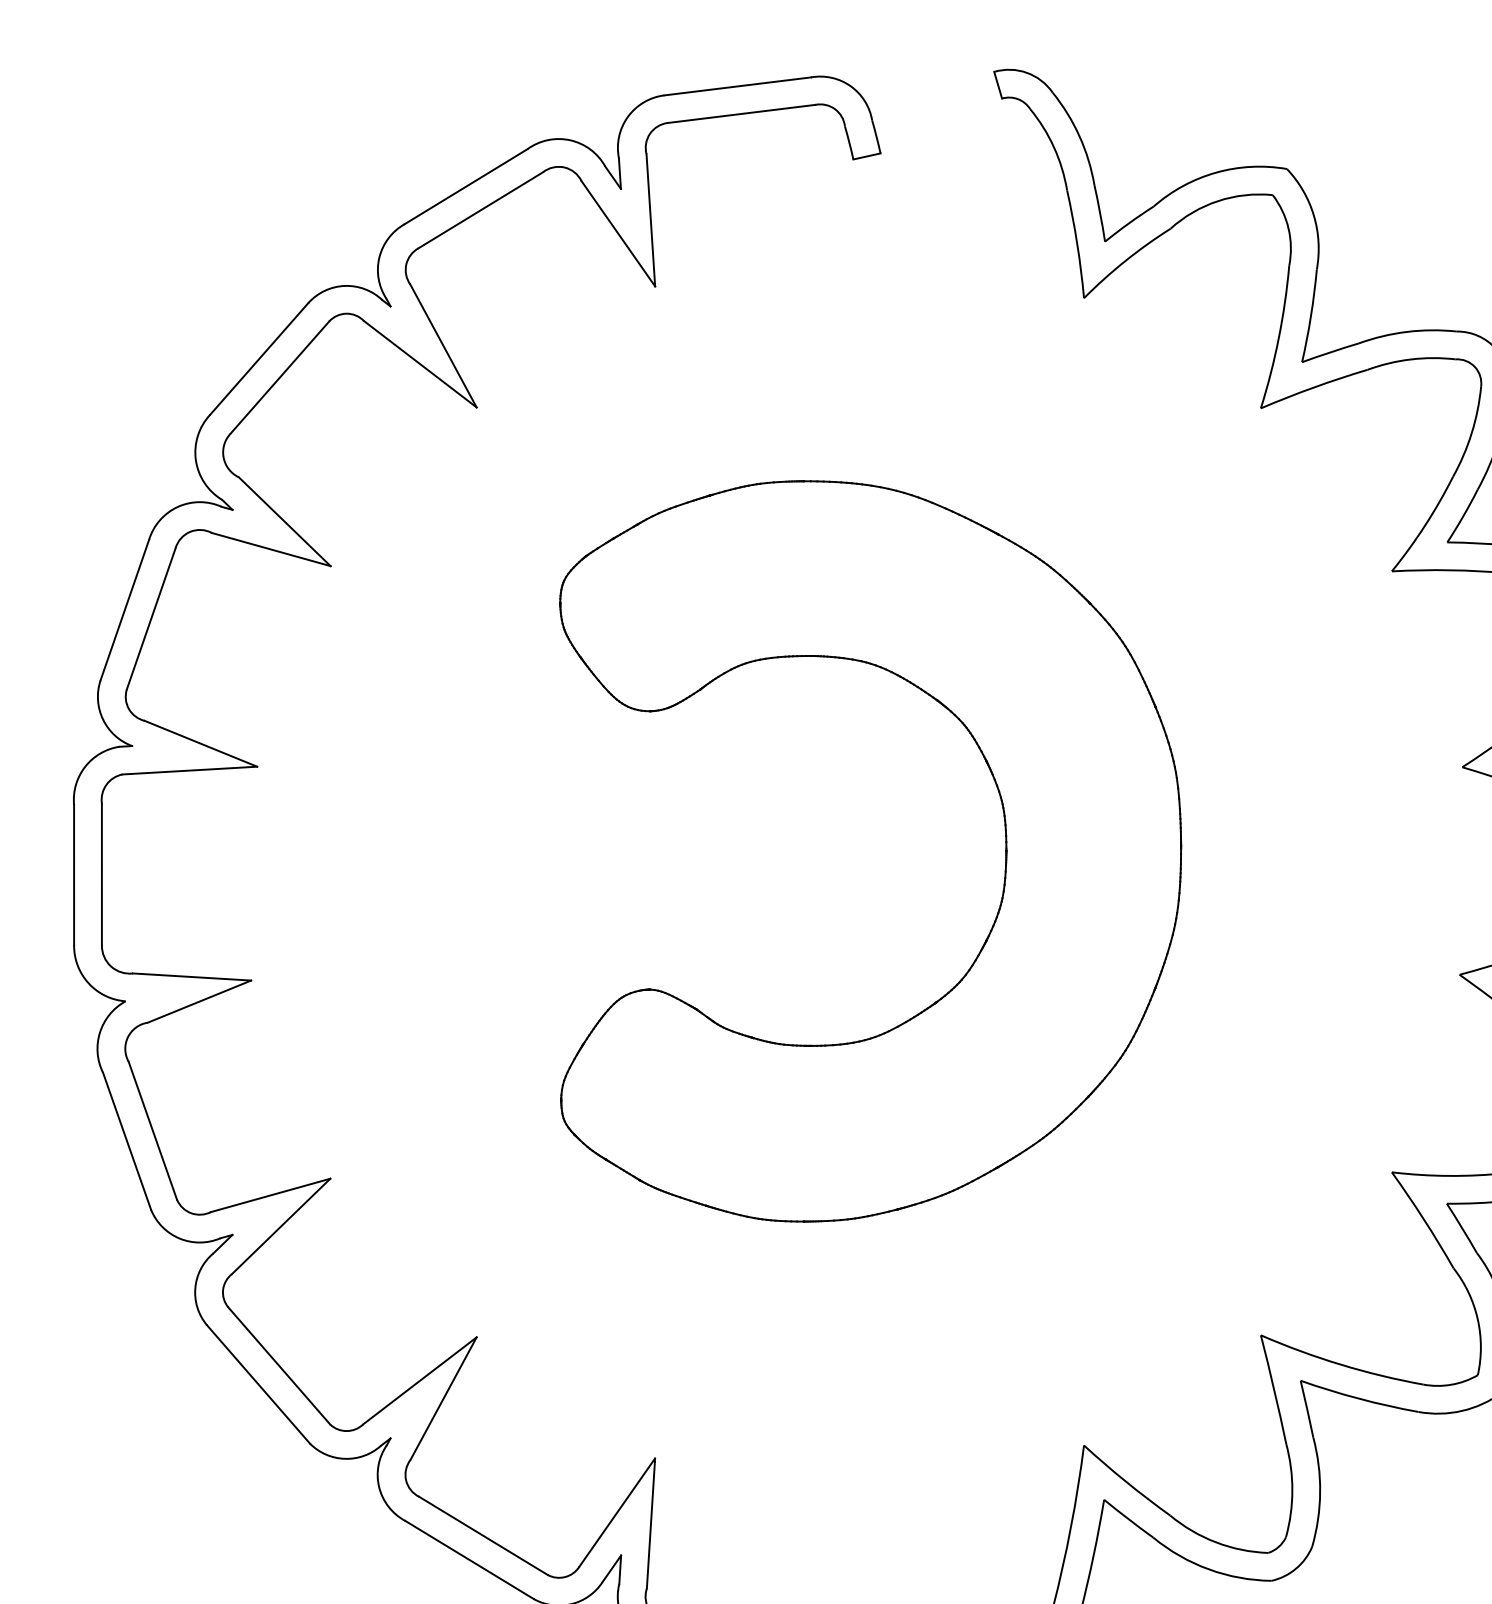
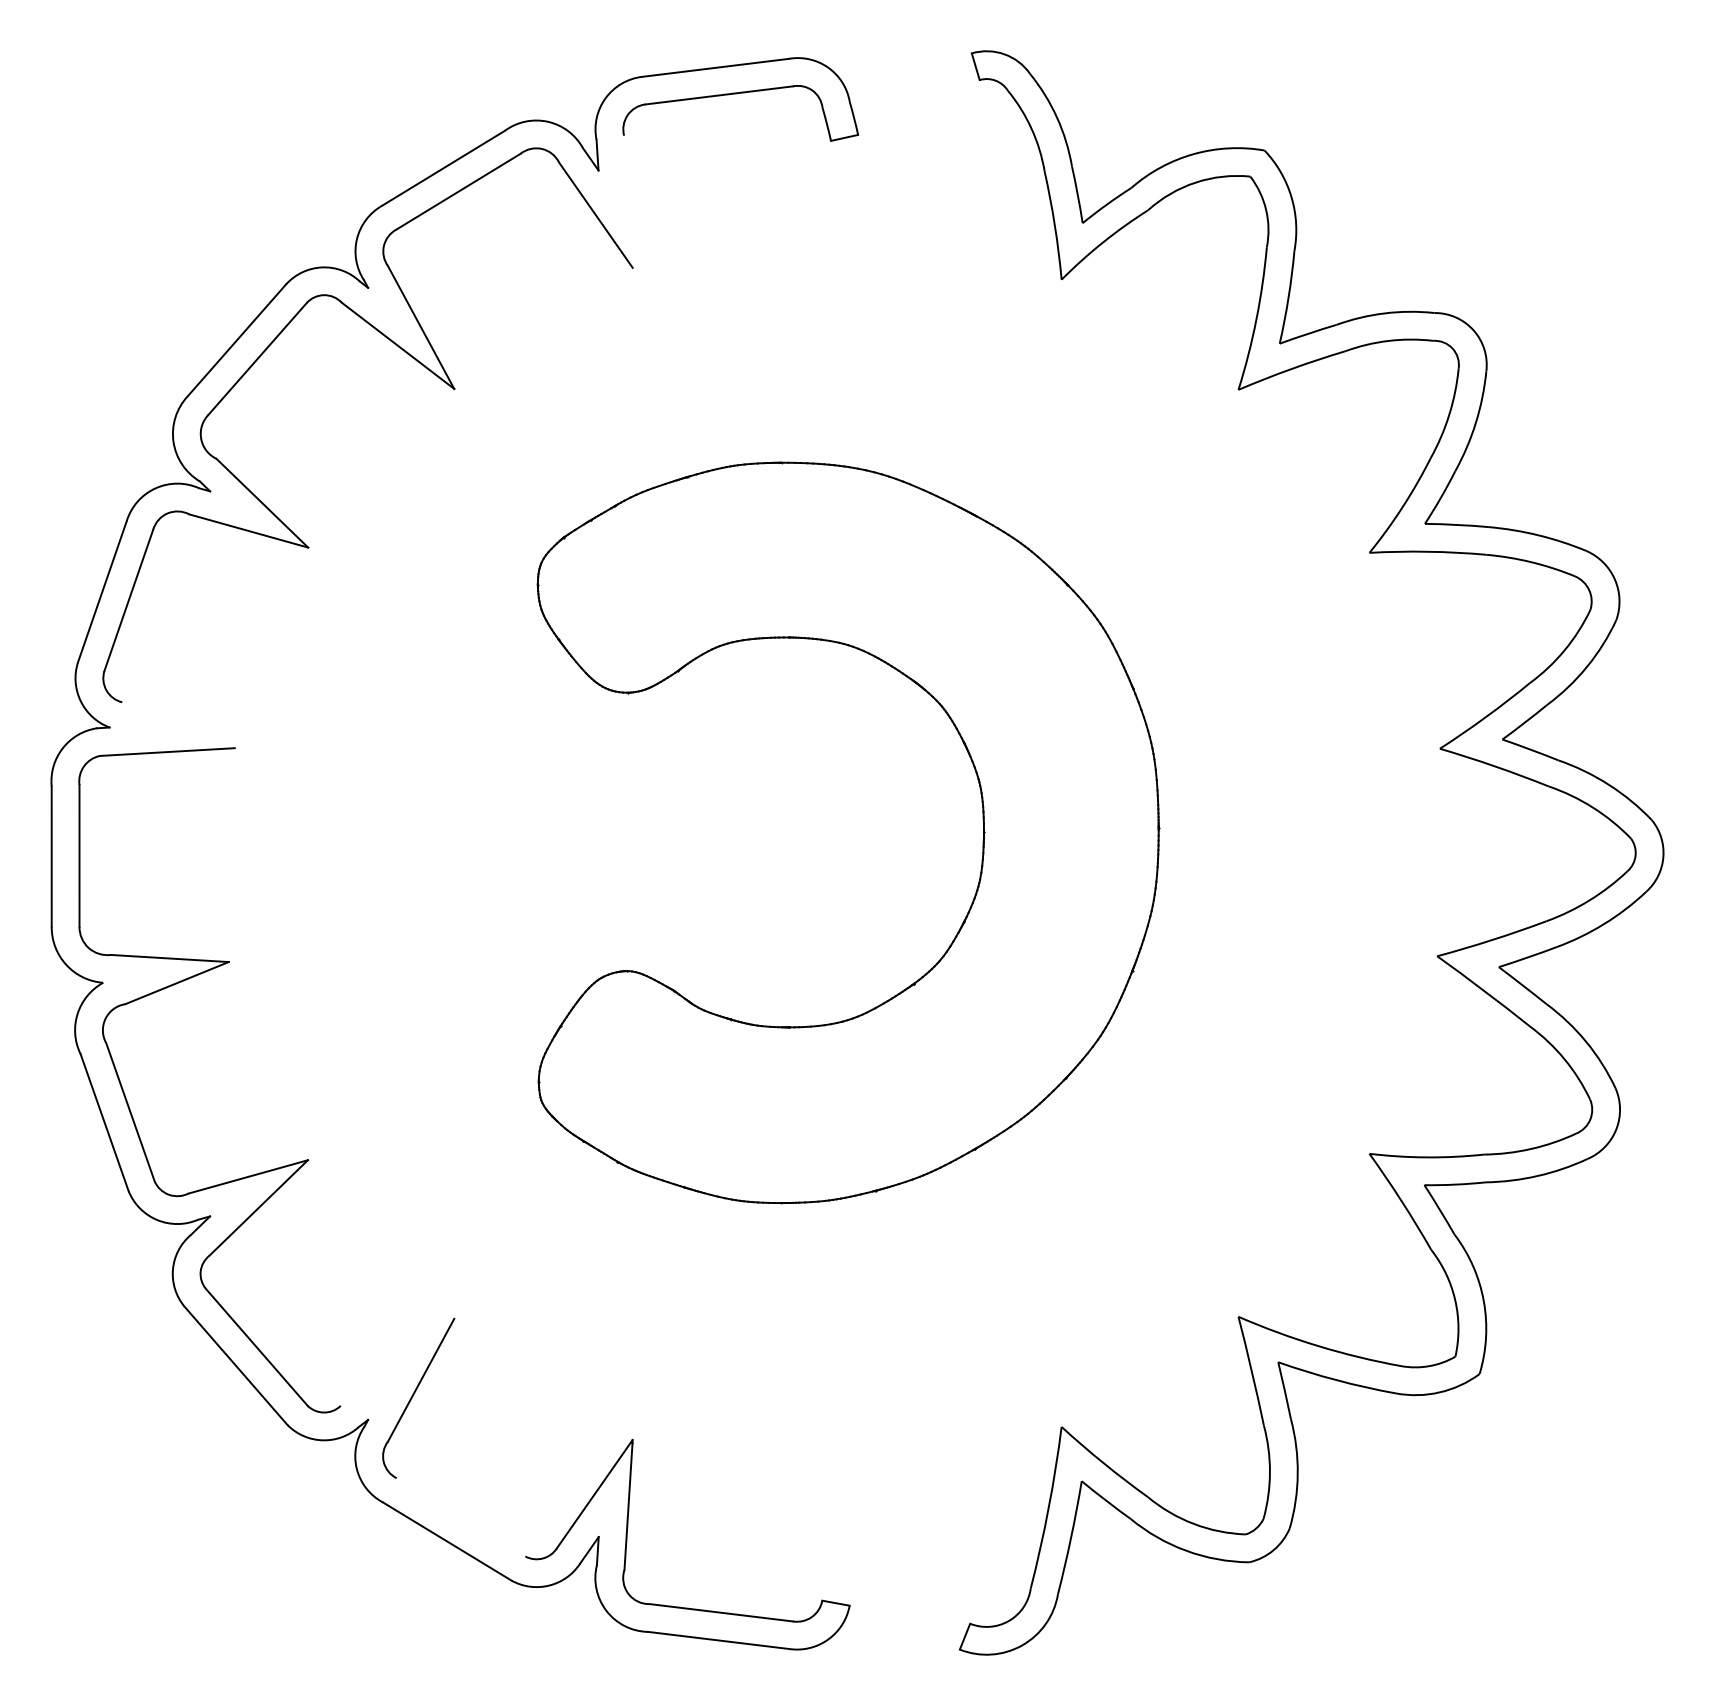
line: (650, 220) -> (628, 201), removed
line: (200, 744) -> (178, 725), removed
line: (419, 1380) -> (397, 1361), removed
line: (482, 1536) -> (460, 1517), removed

